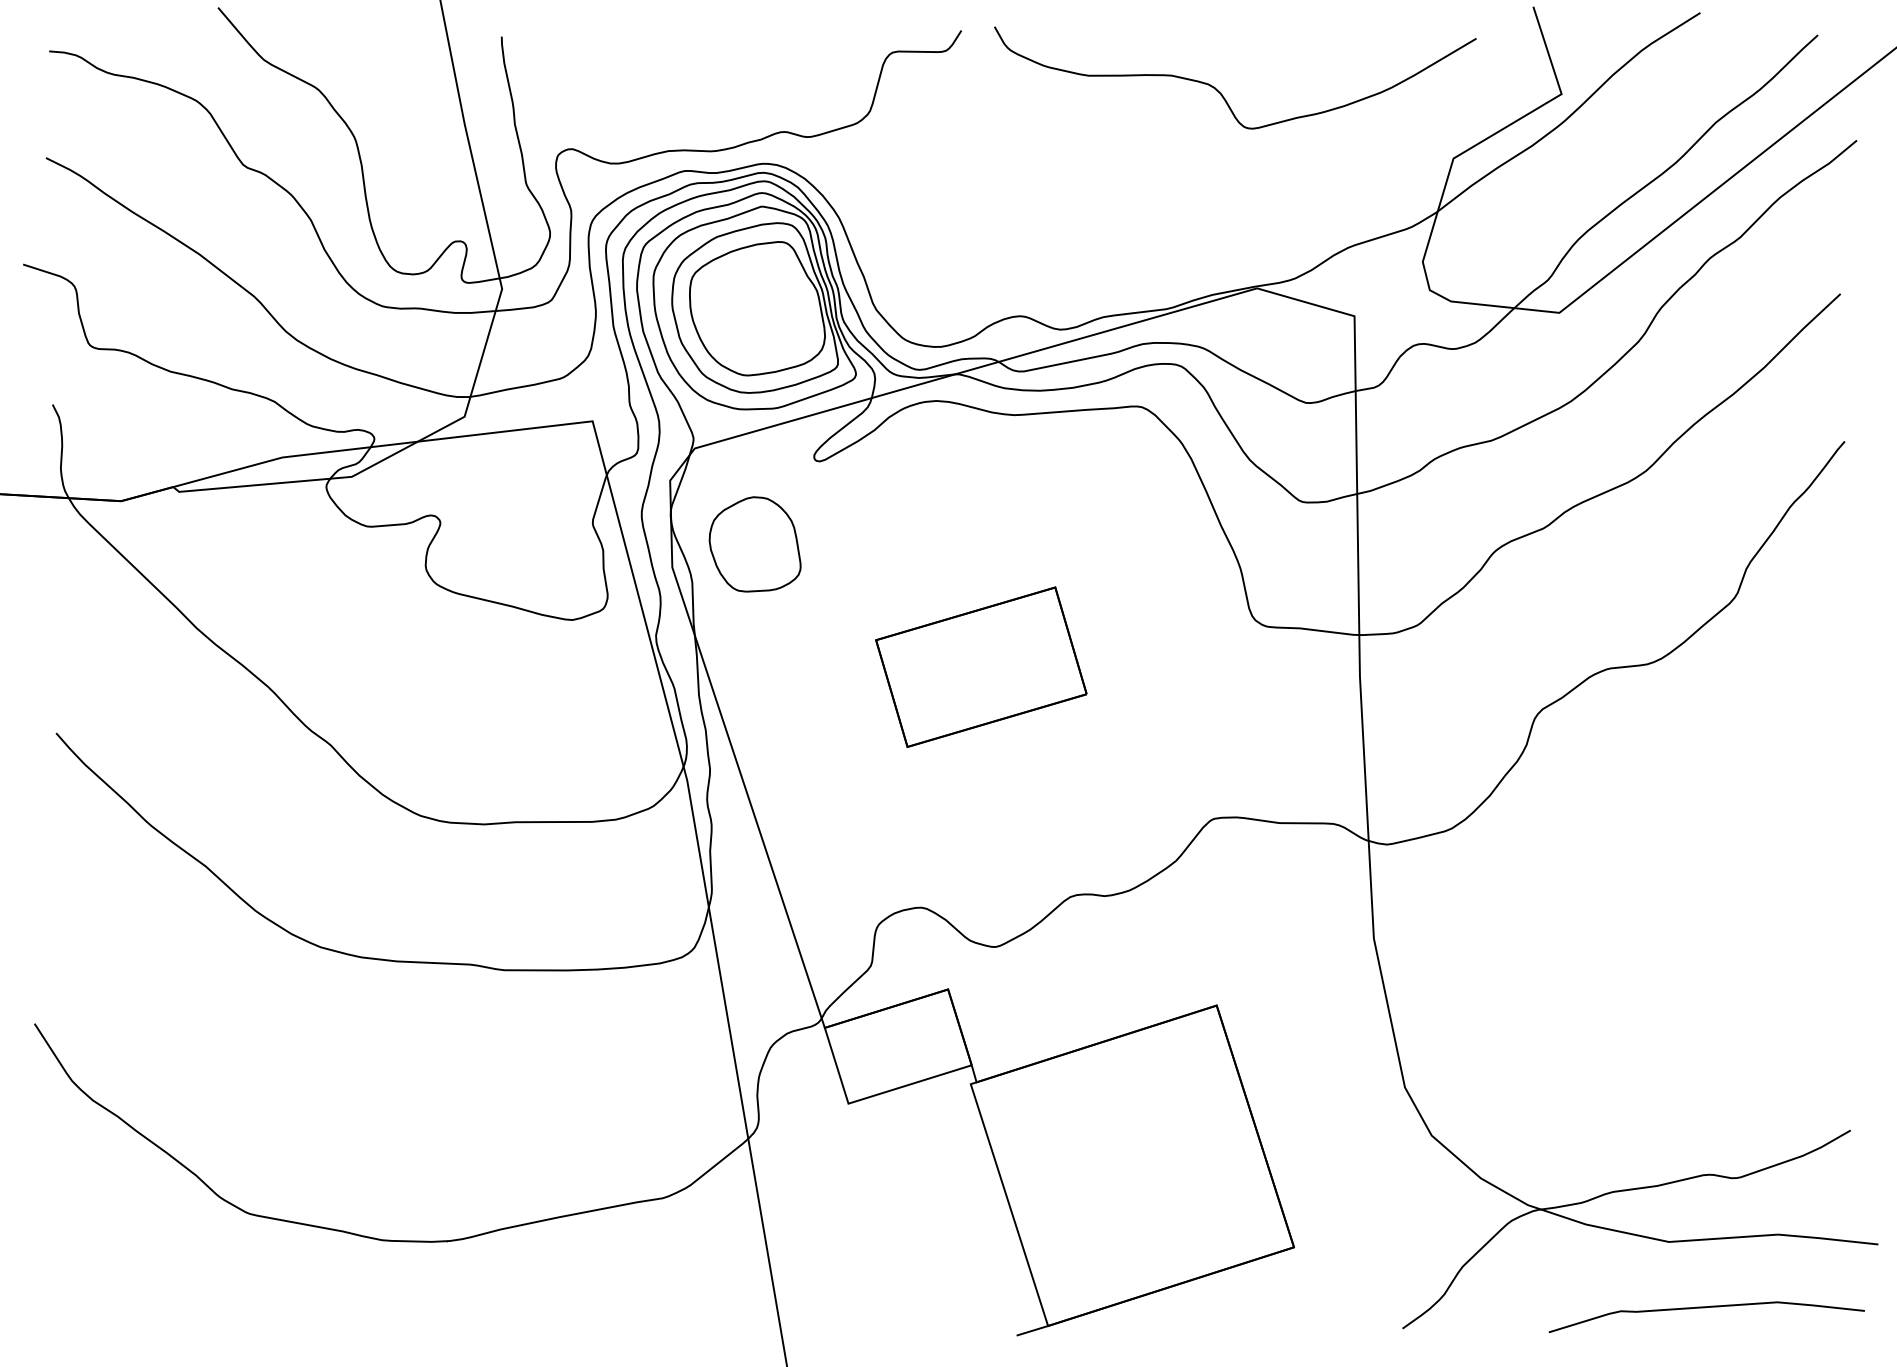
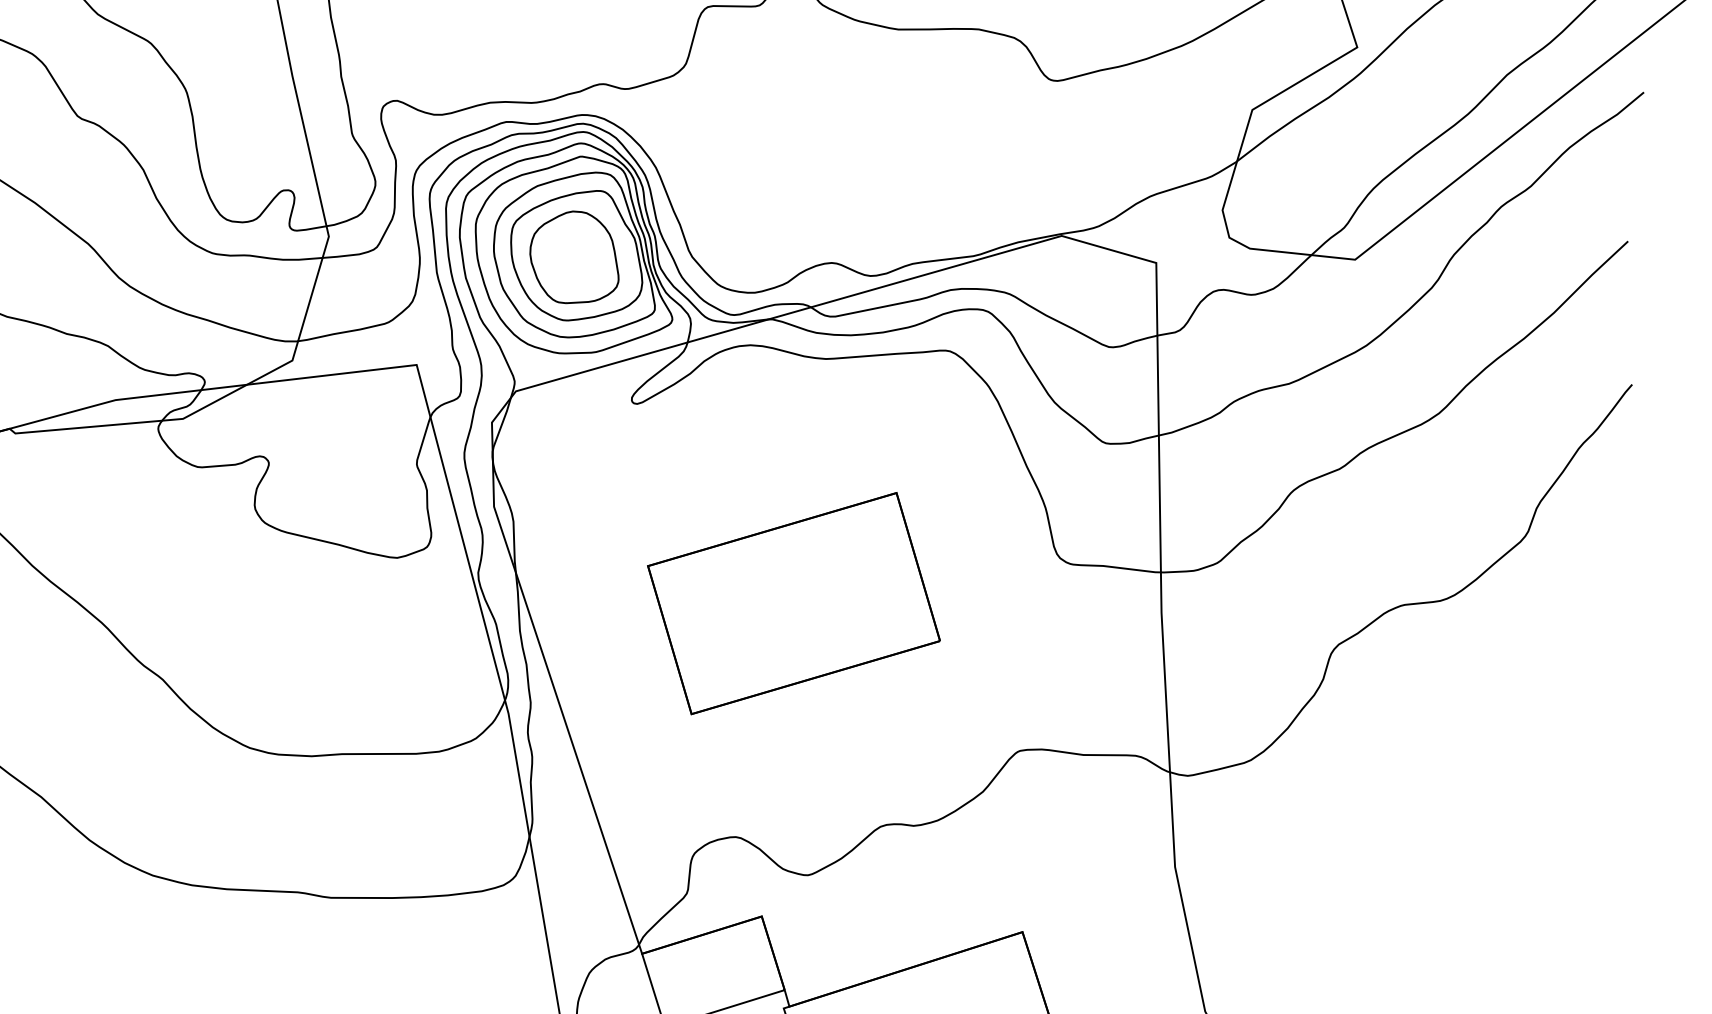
part: (754, 544) -> (573, 257), moved
part: (981, 667) -> (794, 603), size x1.43

